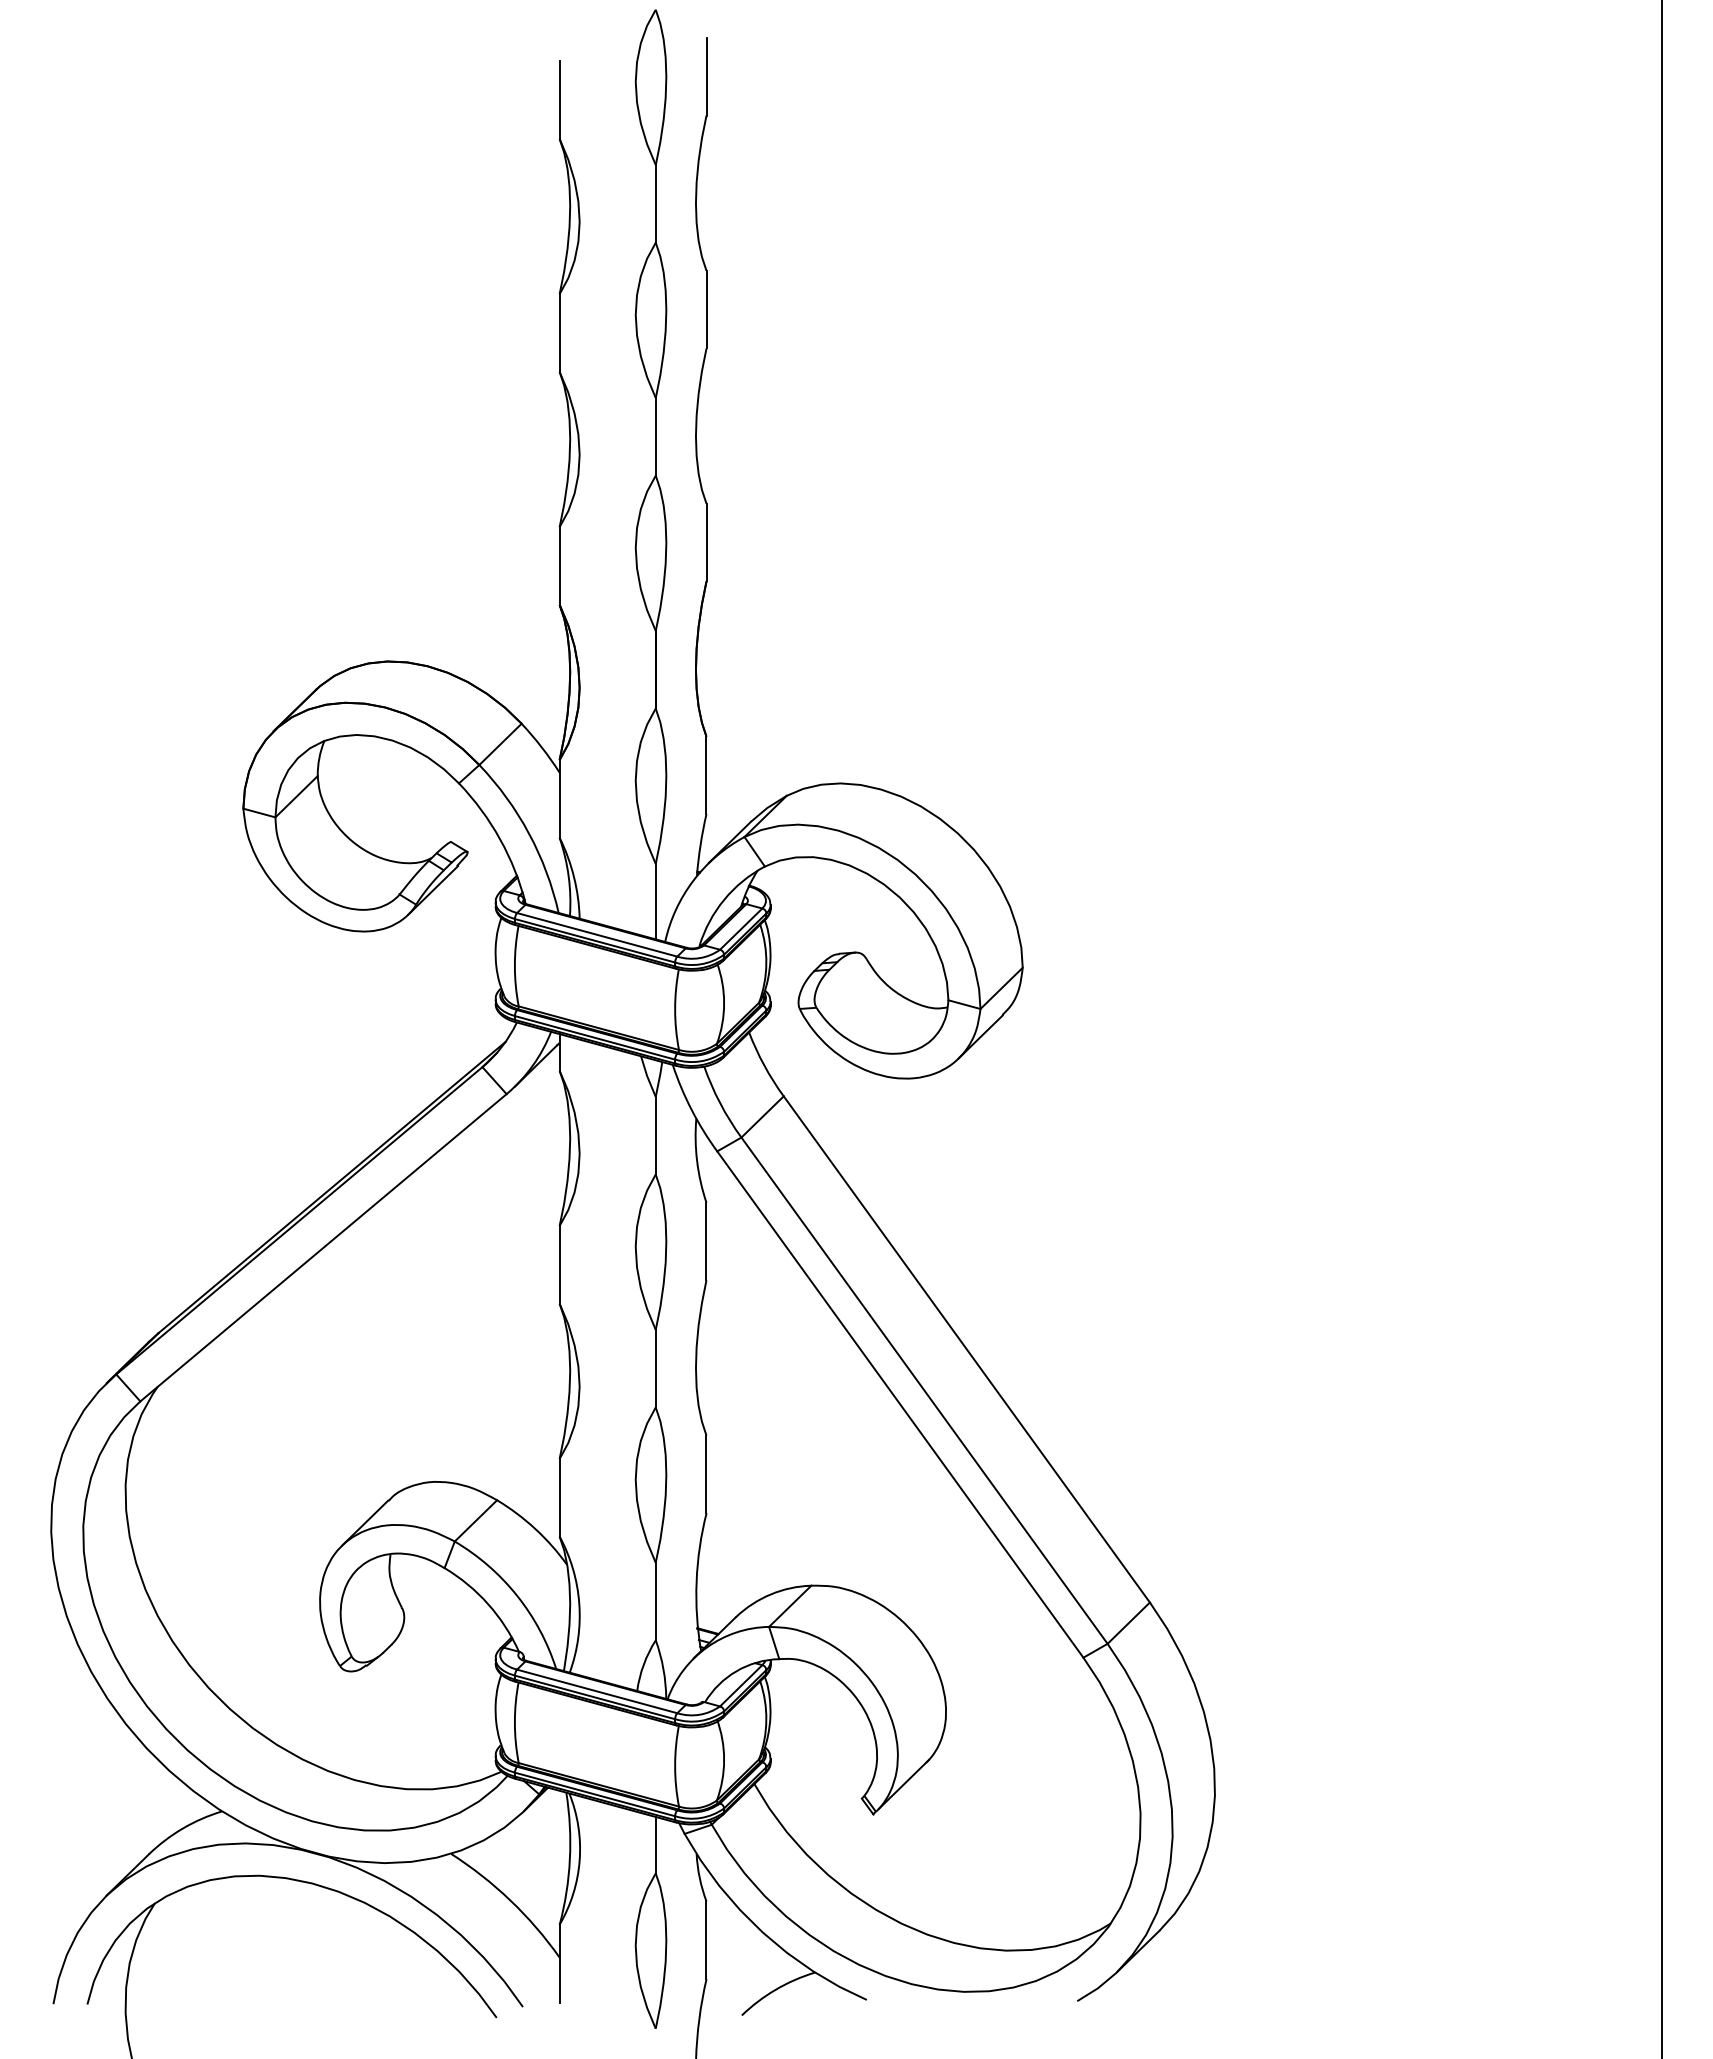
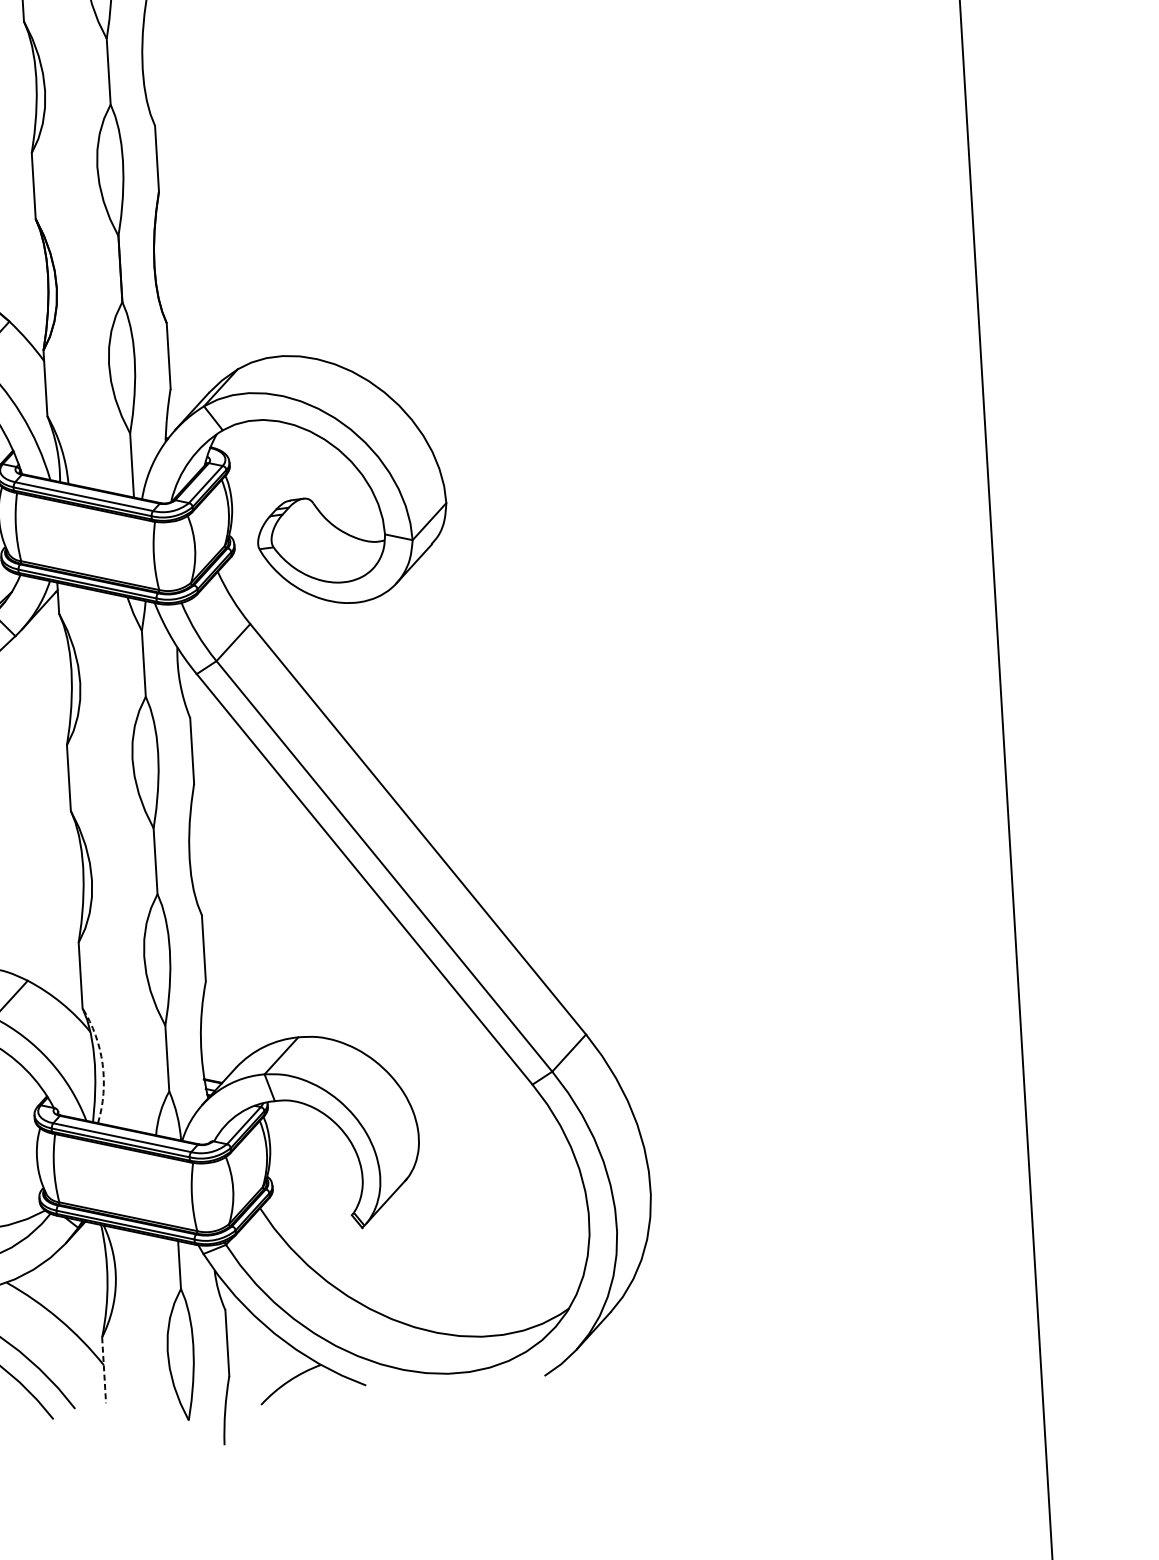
arc: (579, 1603) -> (102, 1064), solid -> dashed
line: (559, 1963) -> (103, 1370), solid -> dashed

